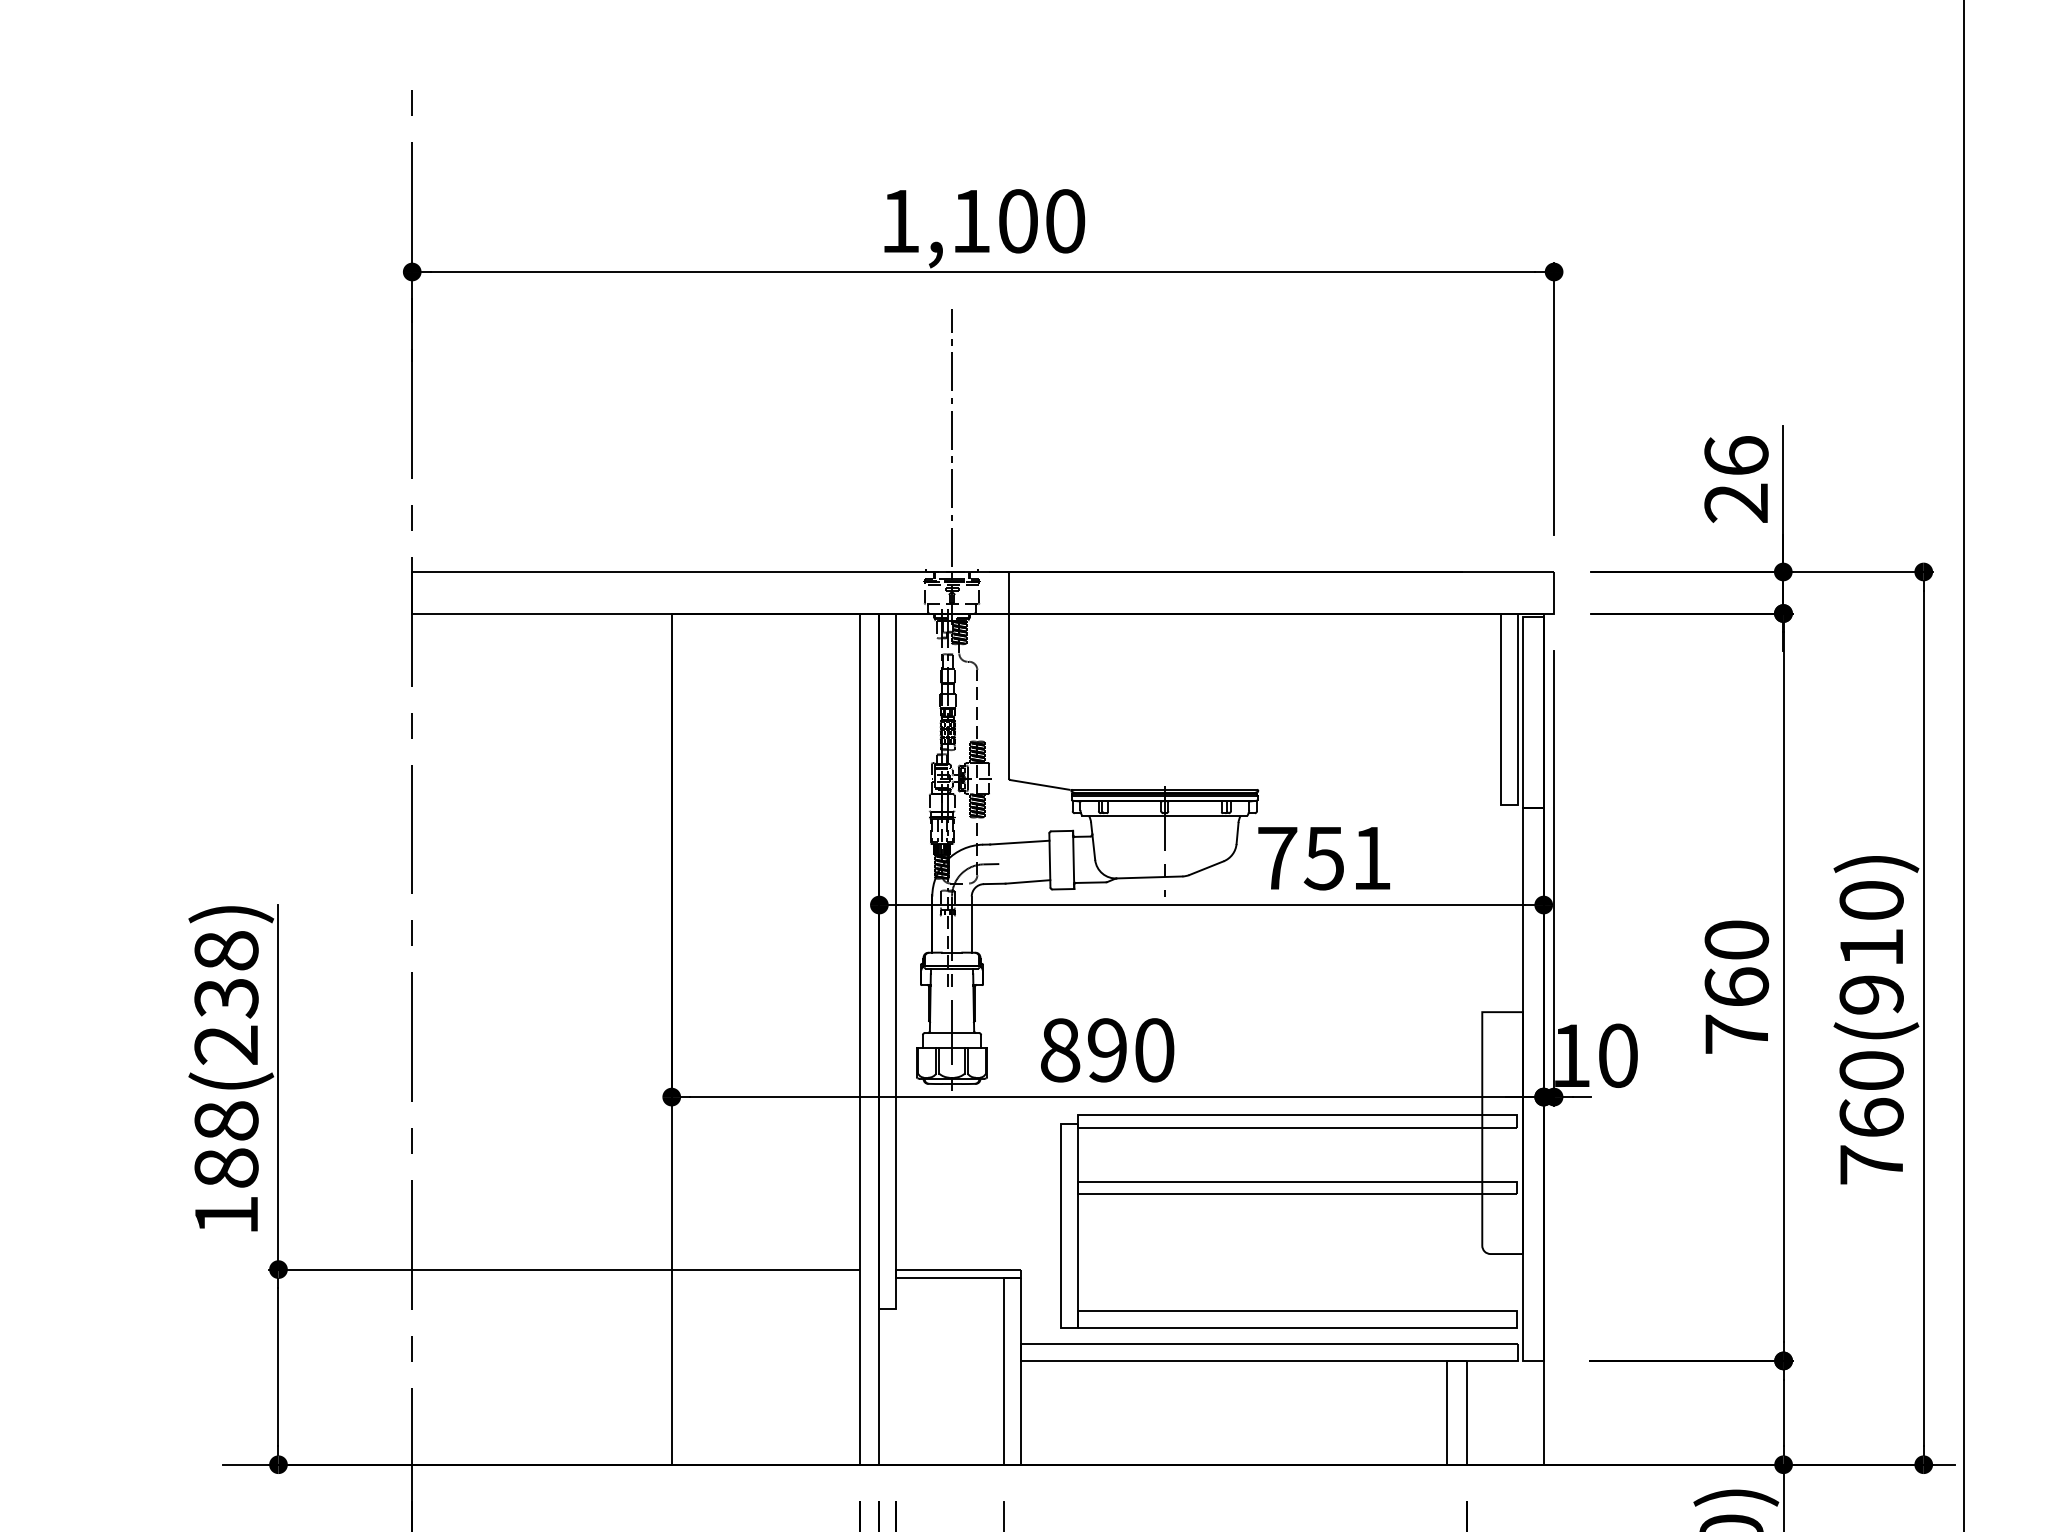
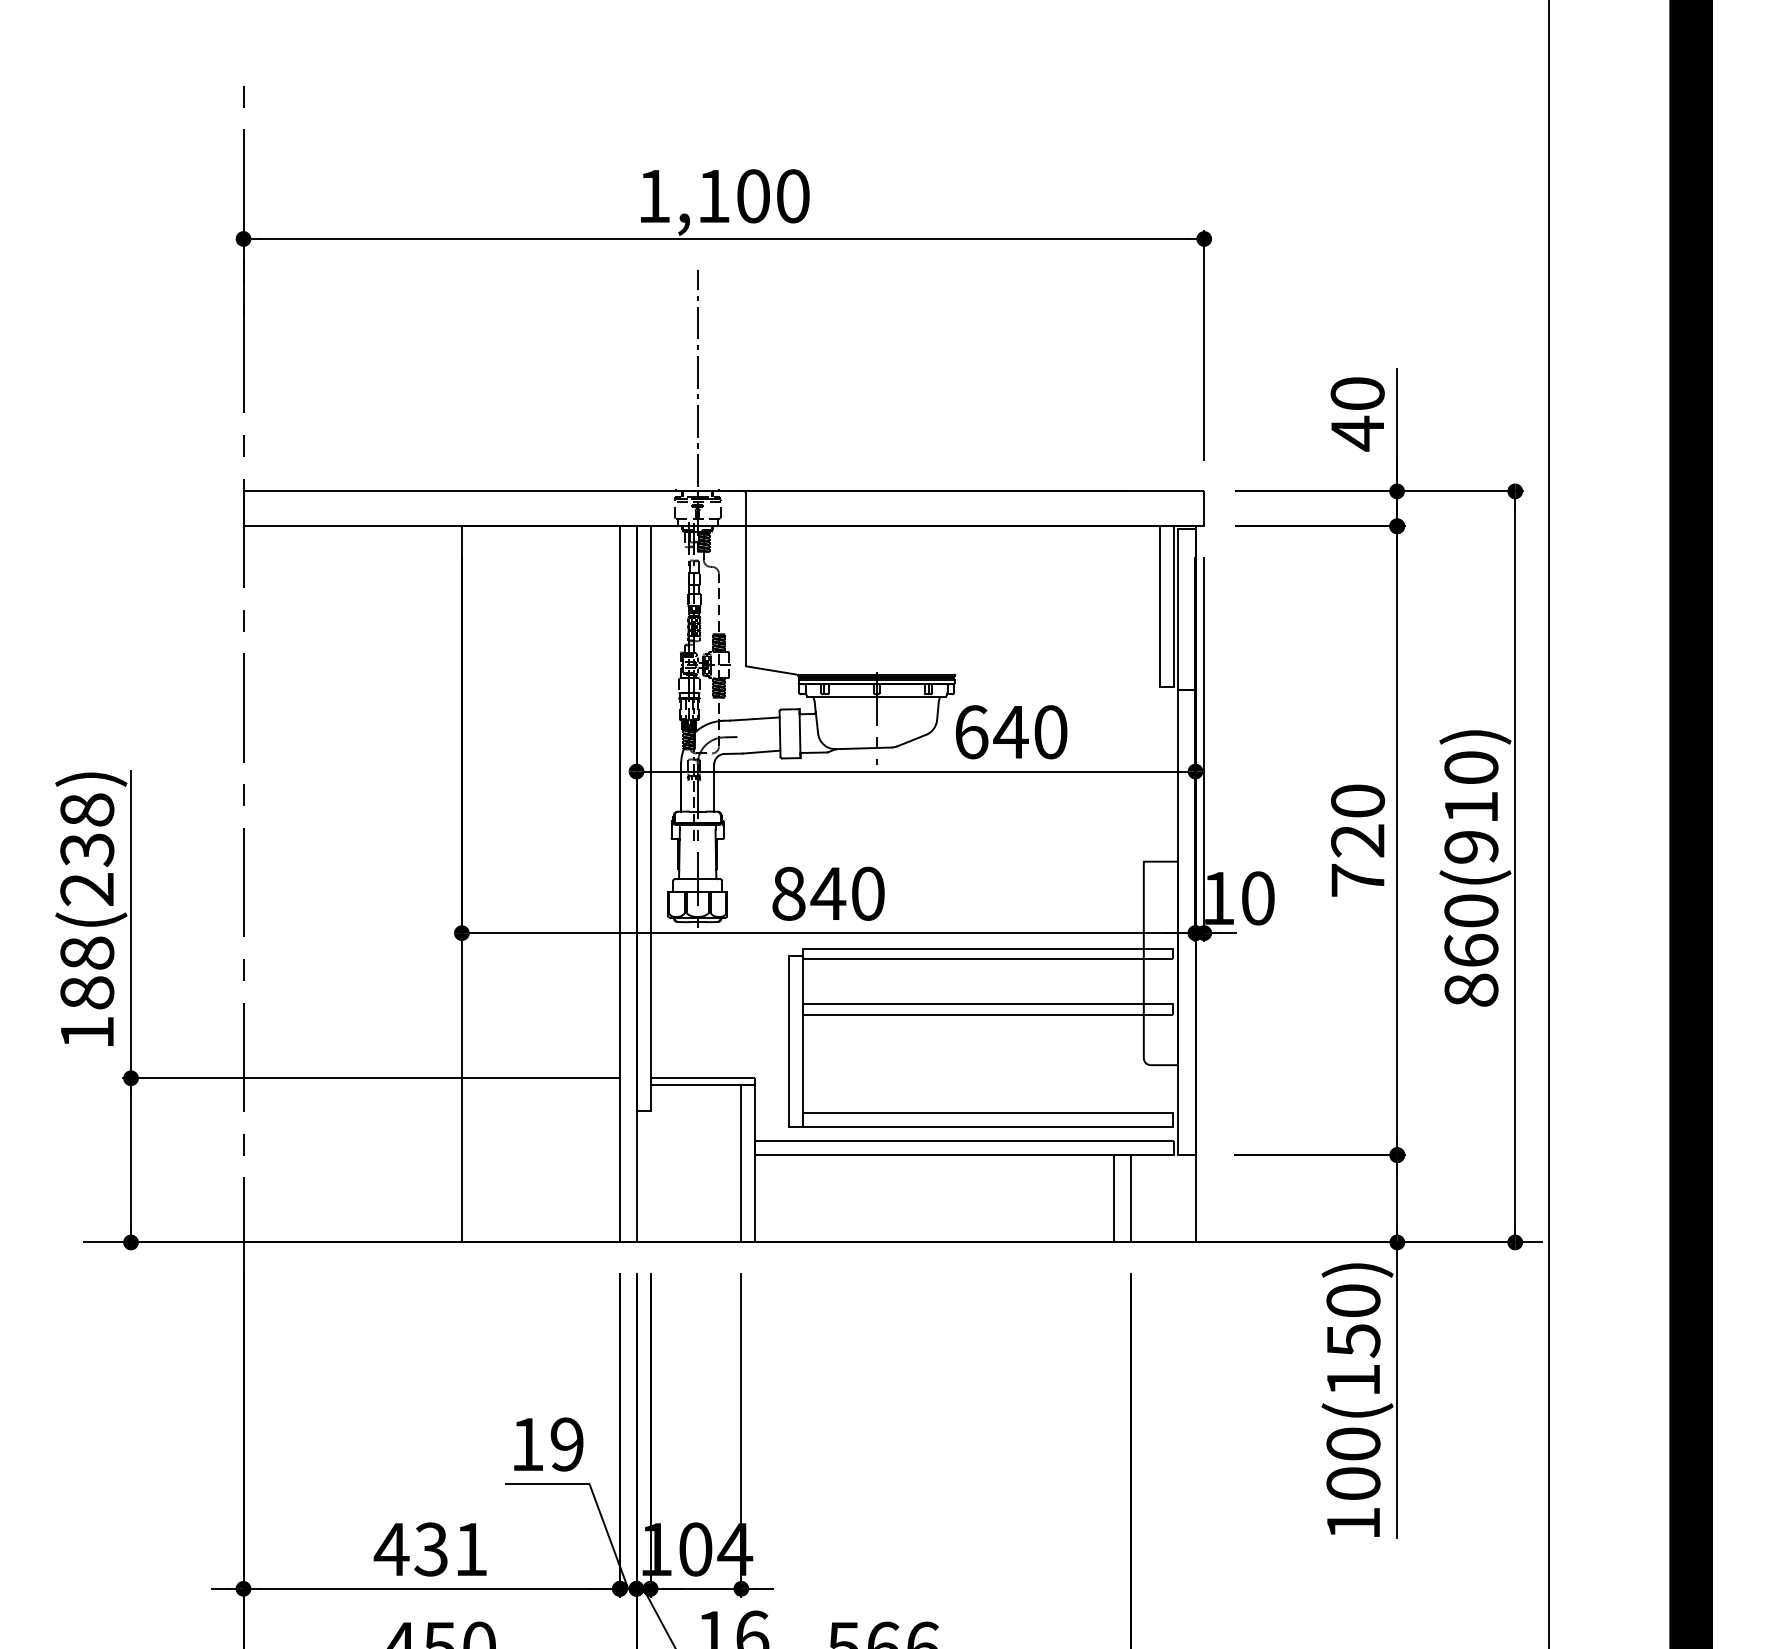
text: (1736, 480) -> (1357, 414), 26 -> 40
text: (1325, 858) -> (1011, 732), 751 -> 640
text: (1737, 986) -> (1358, 840), 760 -> 720
text: (1107, 1049) -> (828, 893), 890 -> 840
text: (1871, 1164) -> (1471, 989), 760(910) -> 860(910)

